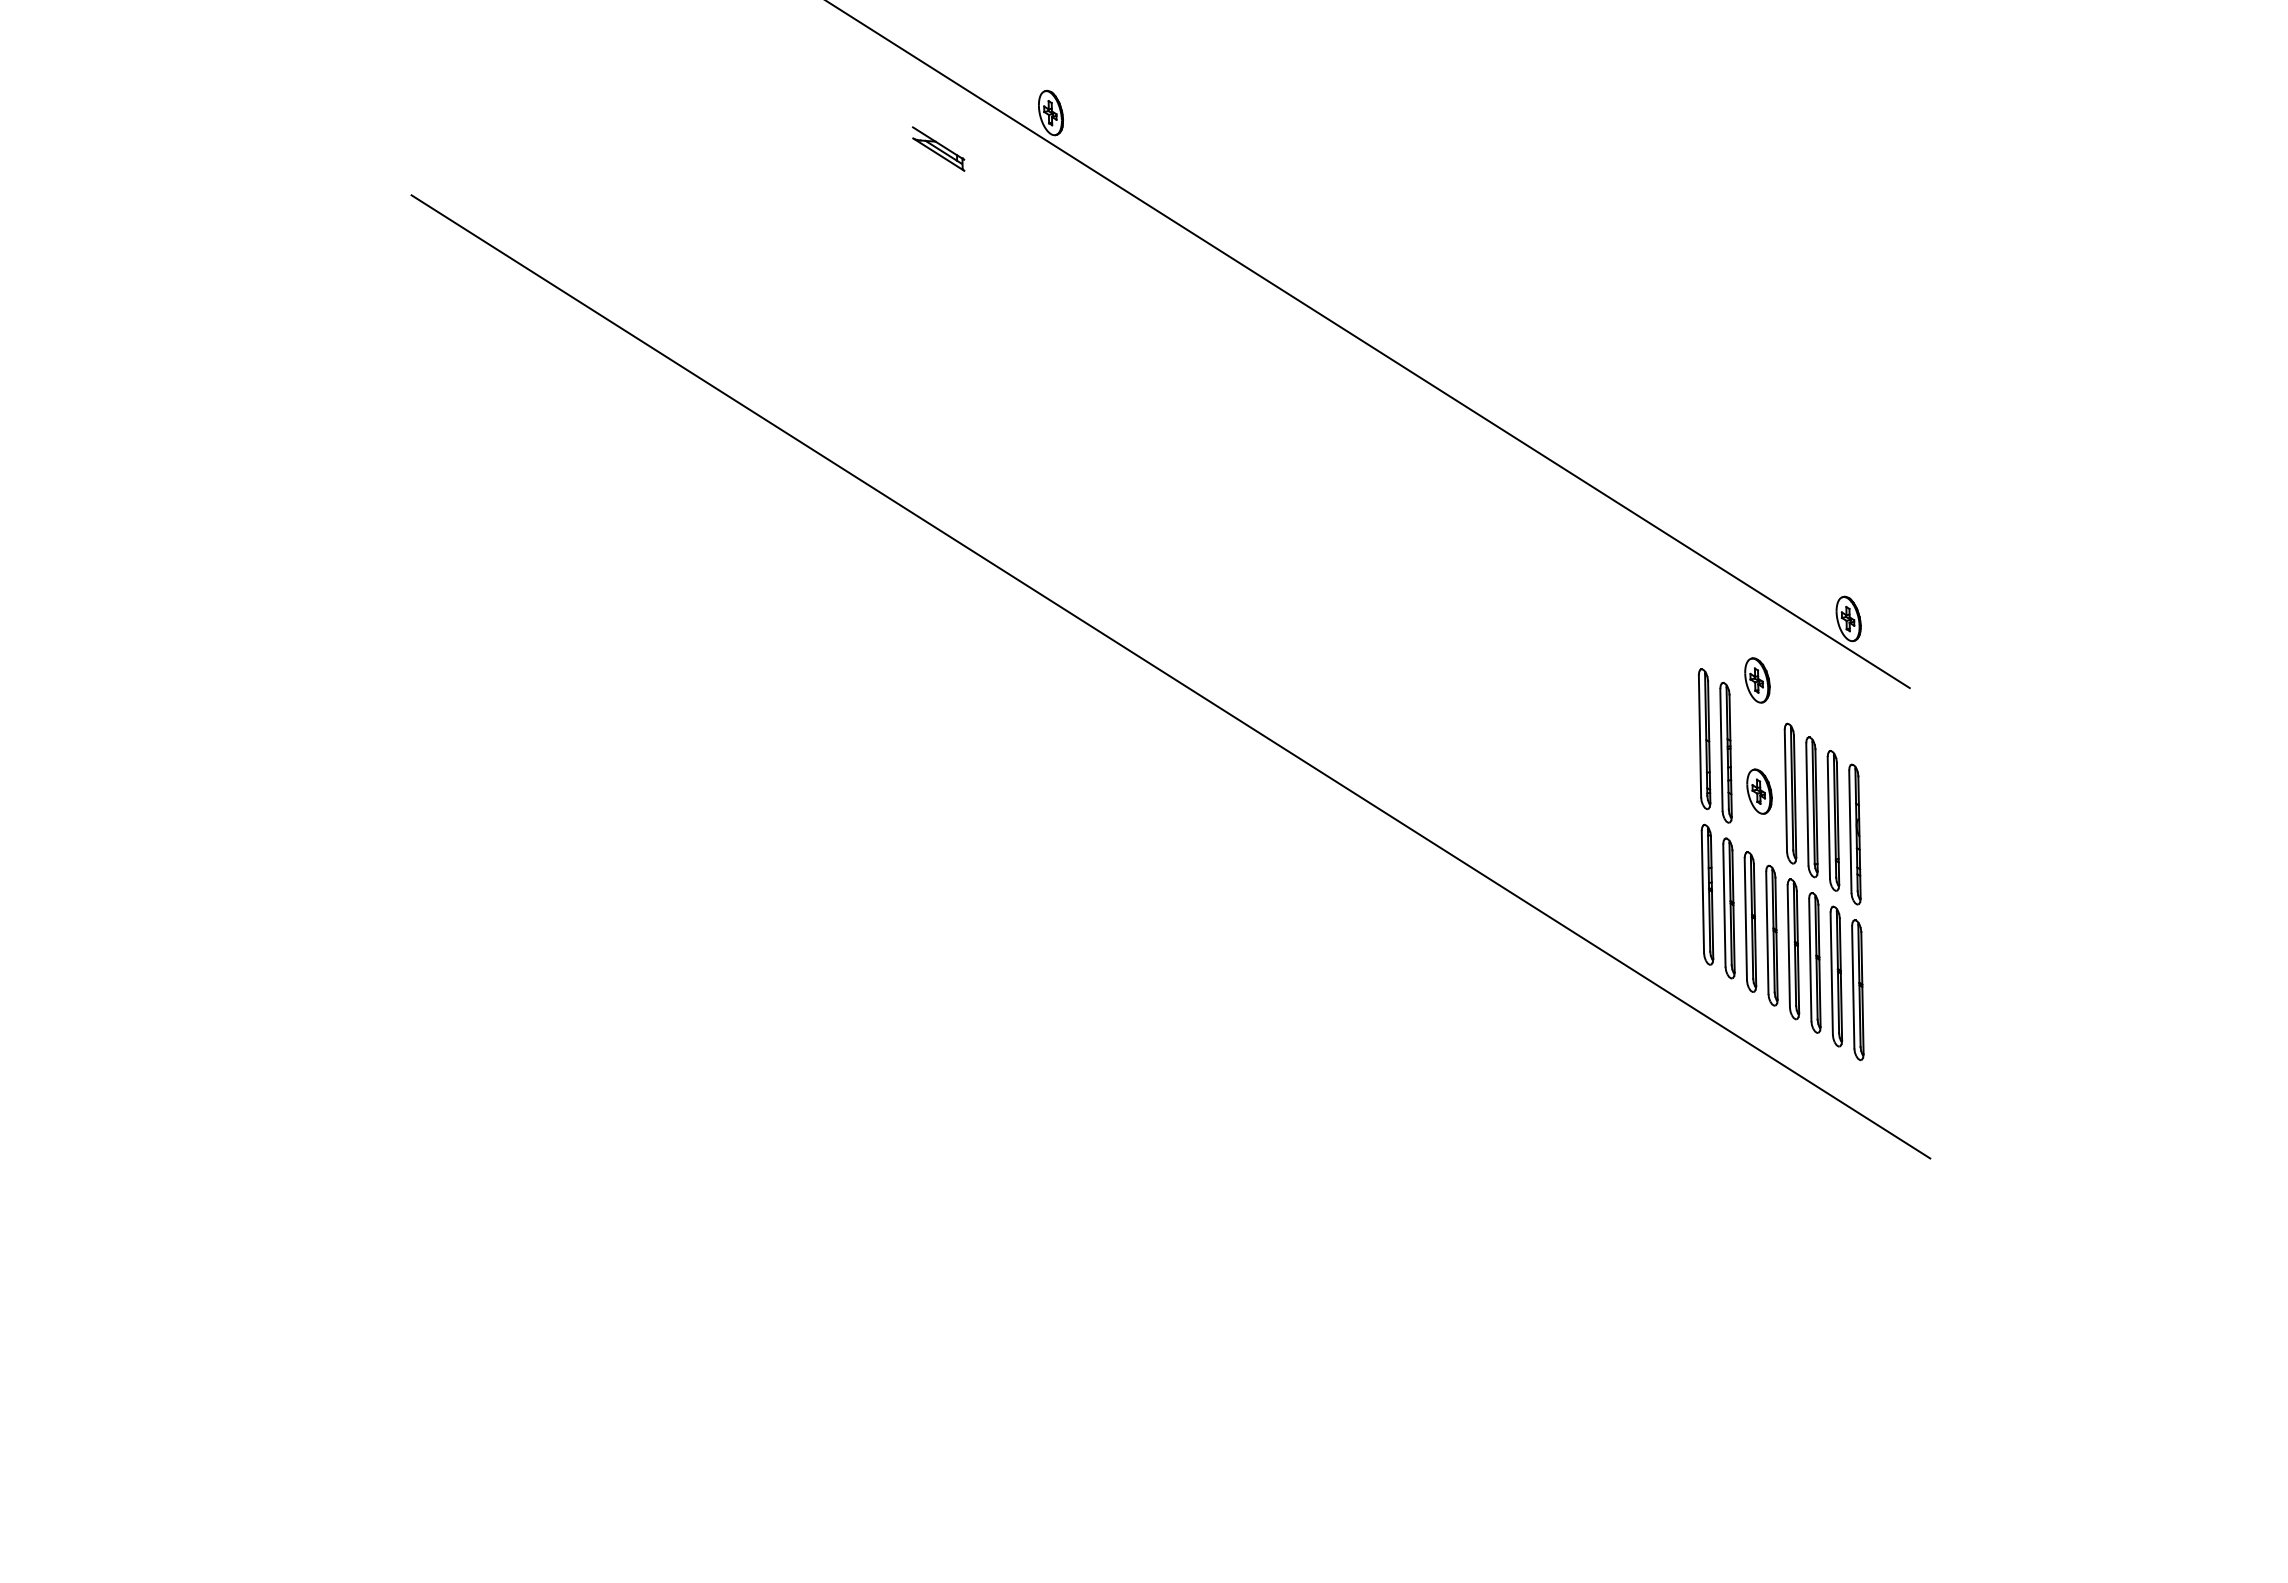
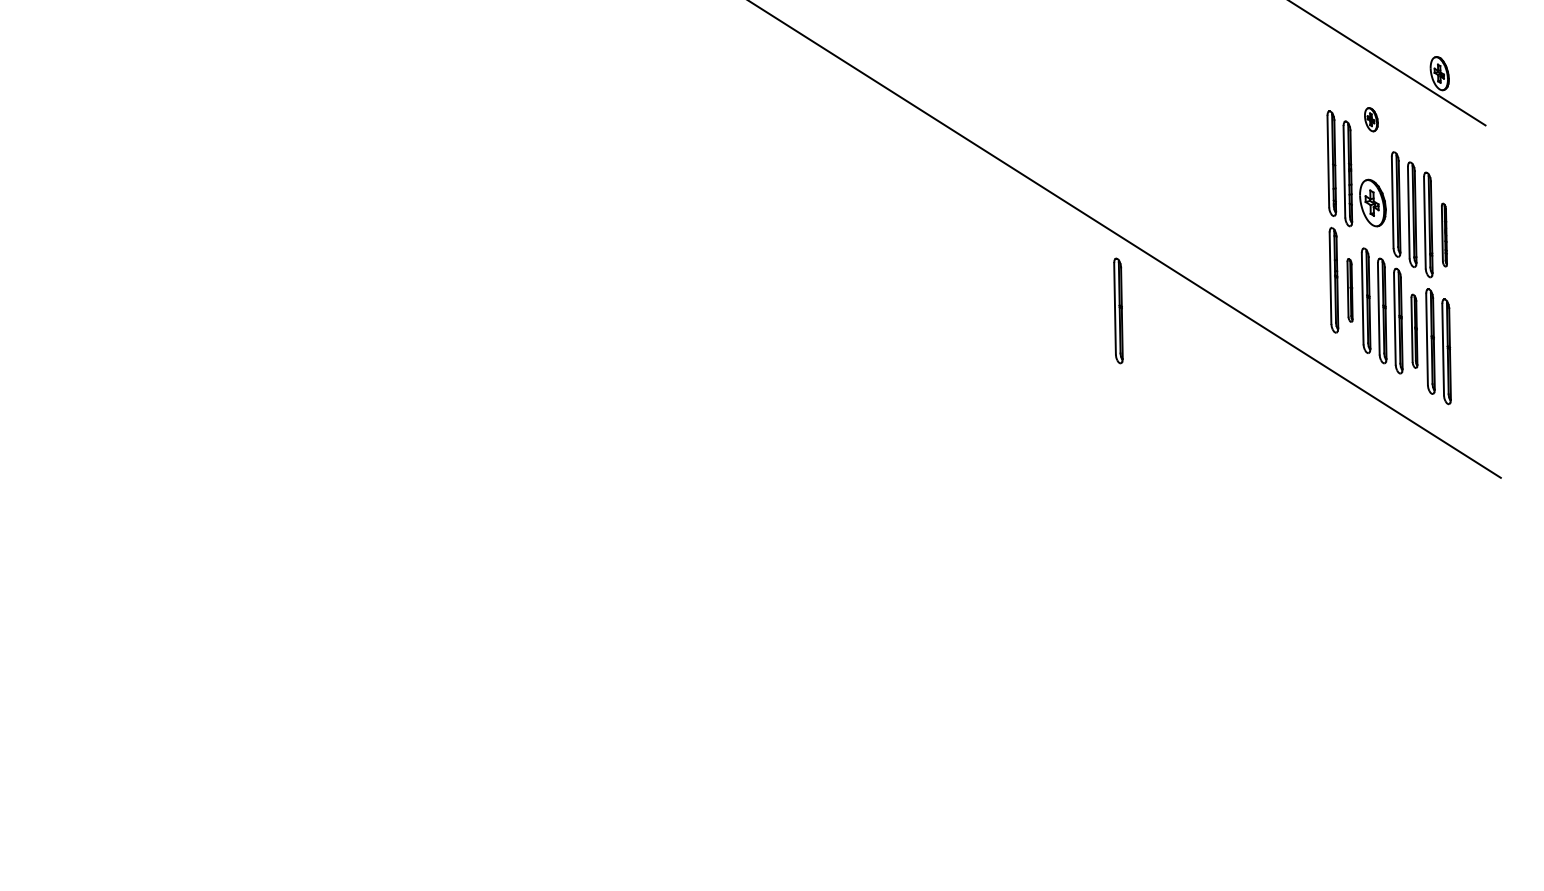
part: (1757, 680) -> (1371, 119), size x0.7
part: (1759, 791) -> (1372, 202), size x1.4
part: (1854, 834) -> (1444, 235), size x0.6
part: (1728, 908) -> (1349, 290), size x0.6
part: (1419, 935) -> (1118, 310), added
part: (1814, 962) -> (1414, 331), size x0.7

